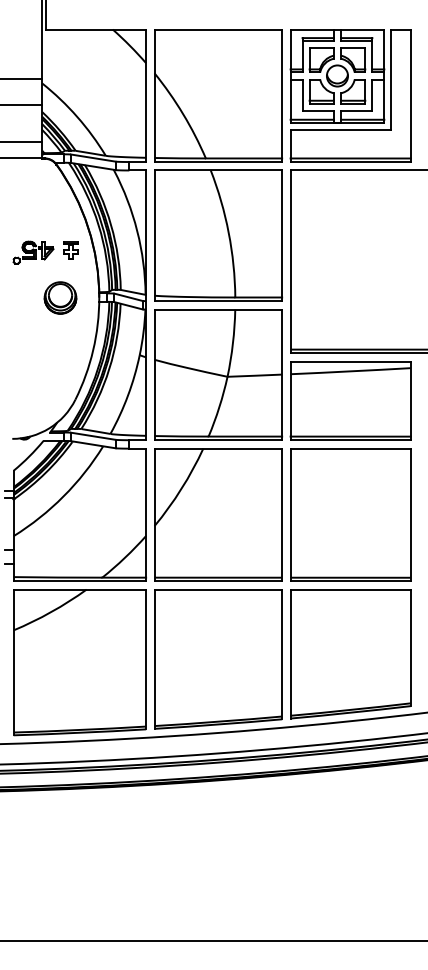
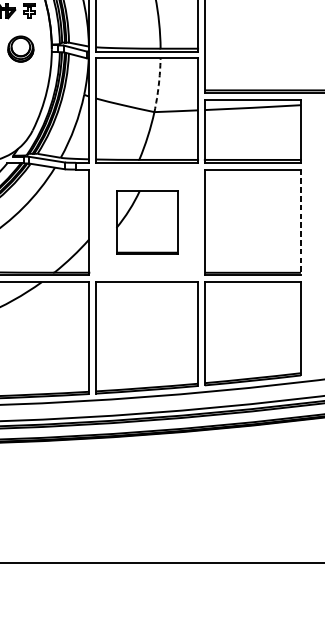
arc: (232, 343) -> (158, 85), solid -> dashed
part: (218, 514) -> (147, 222), size x0.6
line: (410, 515) -> (300, 223), solid -> dashed

